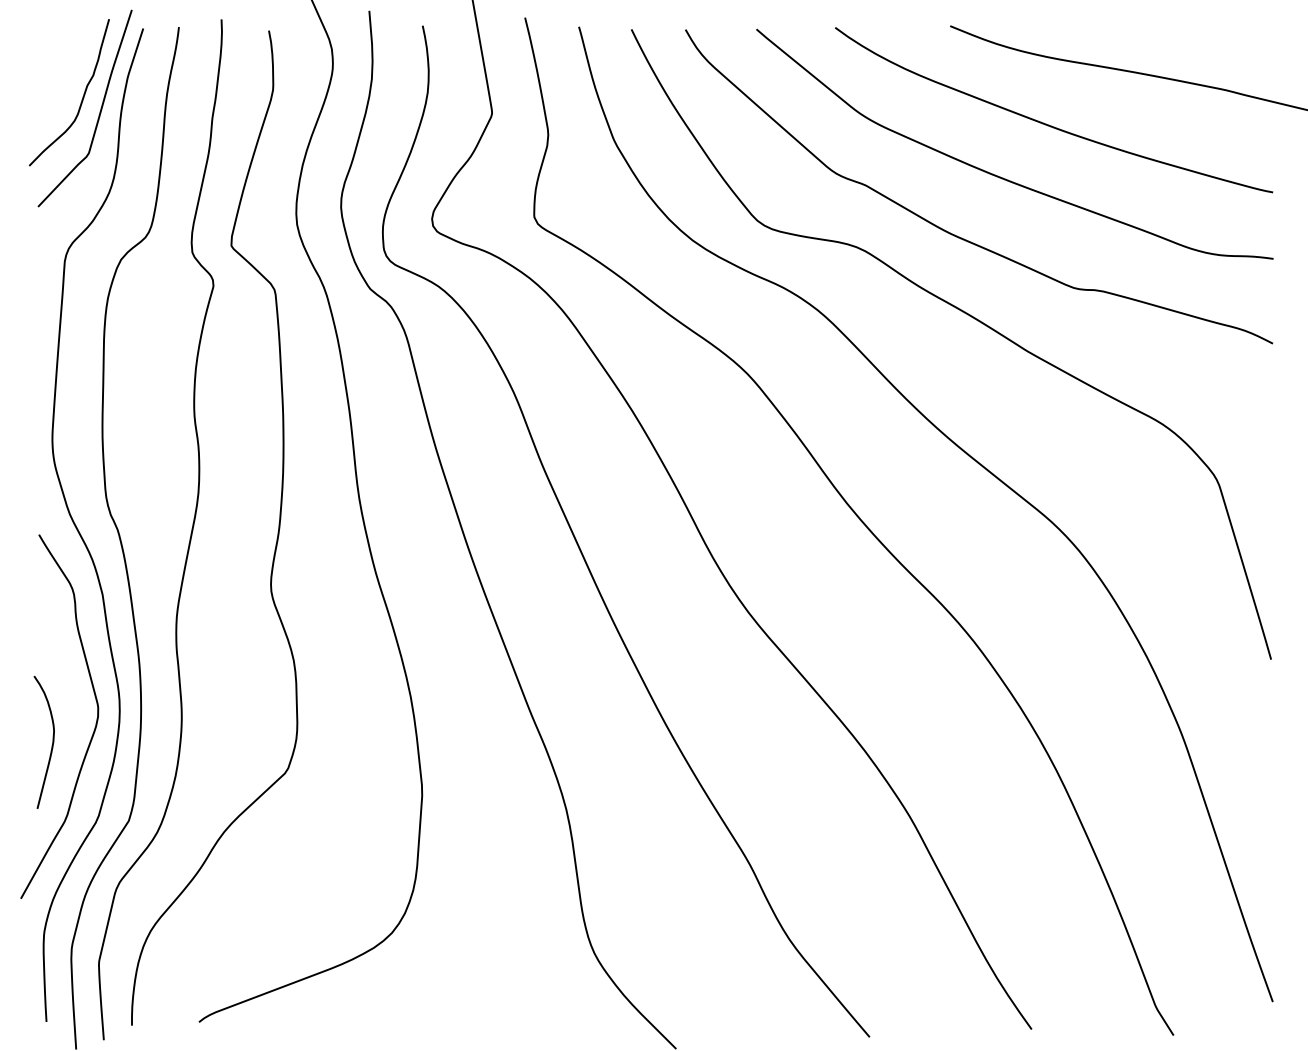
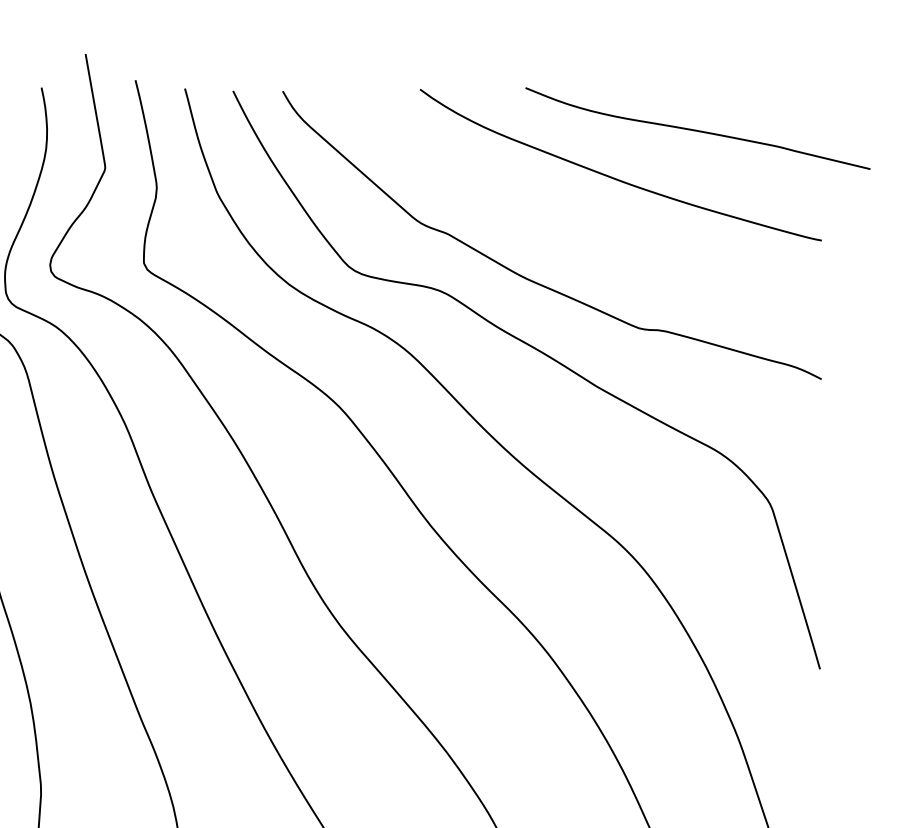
curve: (1003, 177) -> (574, 226), removed

